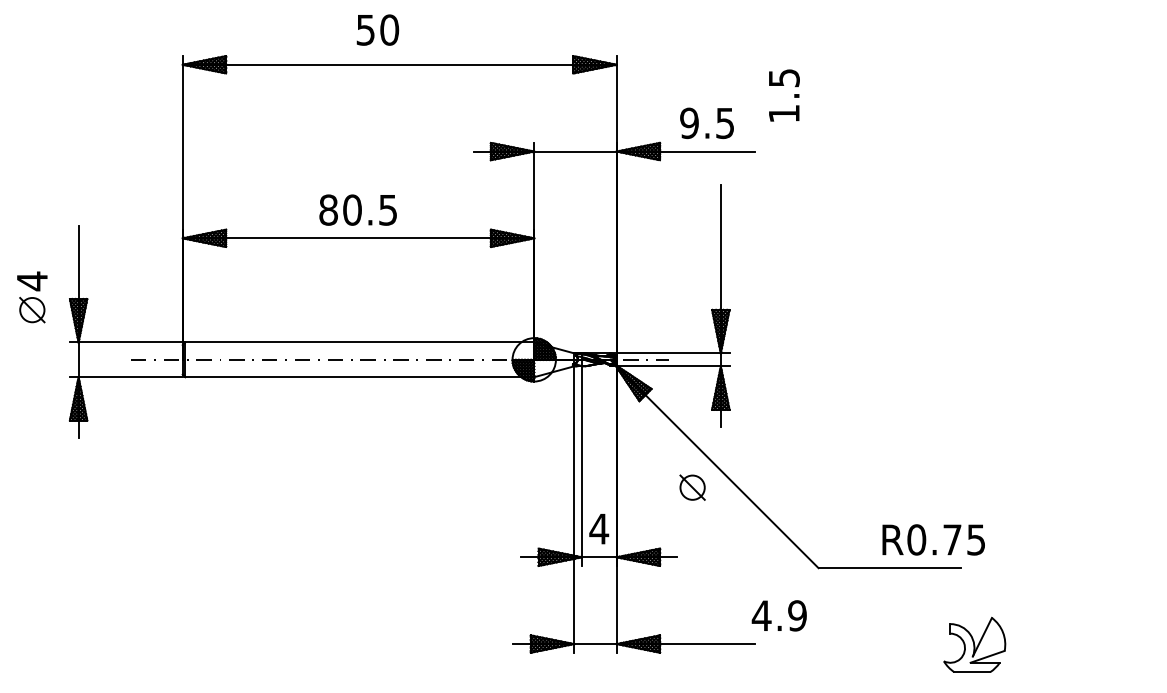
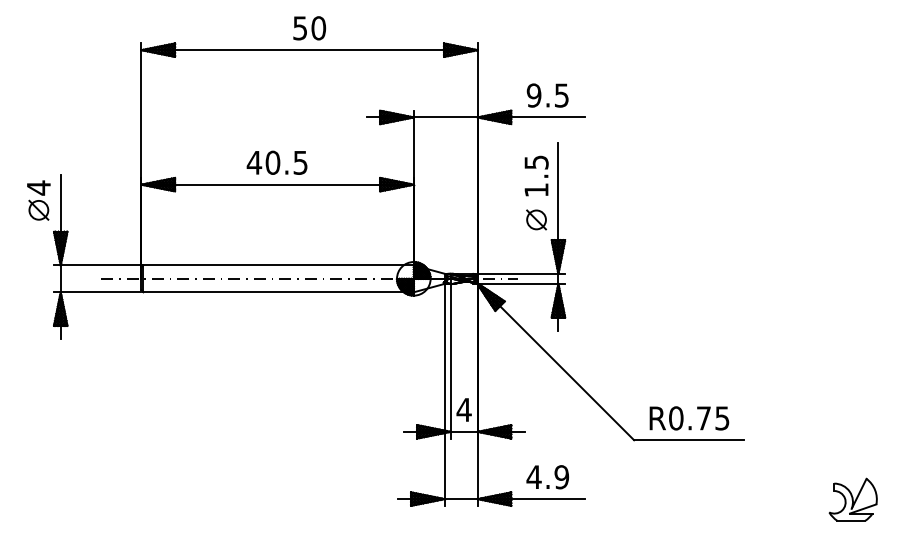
text: (377, 30) -> (309, 28), moved
text: (784, 94) -> (536, 175), moved
text: (328, 209) -> (254, 162), 80.5 -> 40.5
part: (31, 297) -> (38, 200), moved
part: (692, 487) -> (536, 219), moved
text: (933, 540) -> (689, 418), moved
text: (778, 616) -> (547, 477), moved
part: (973, 644) -> (852, 499), moved

